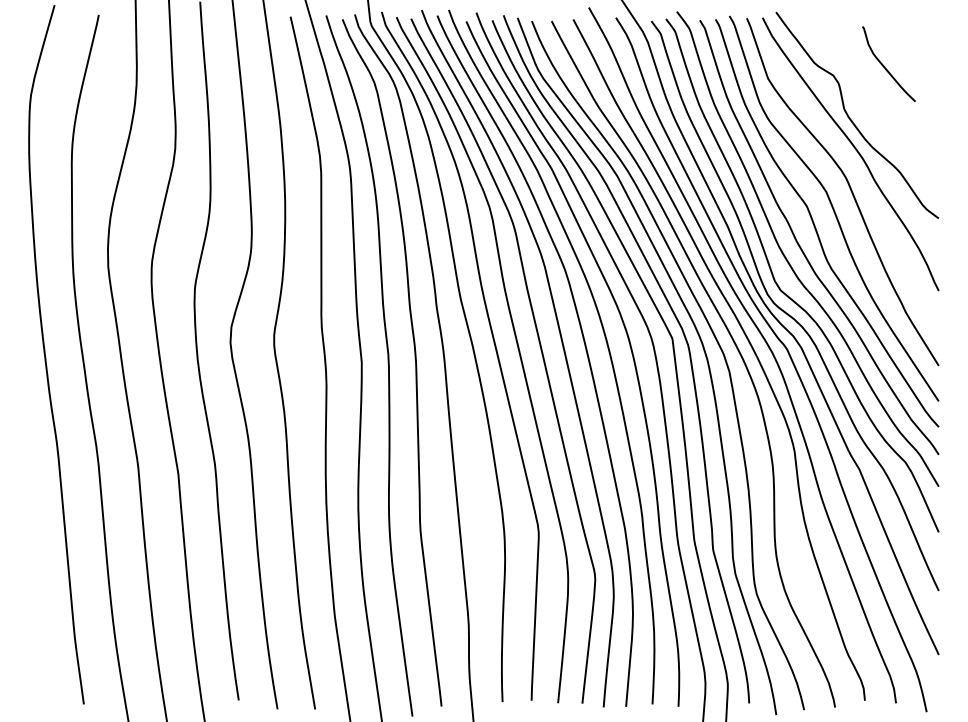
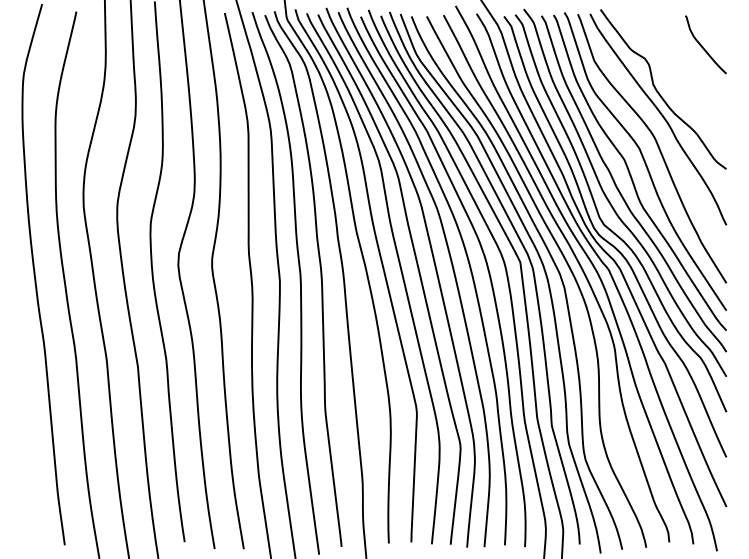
curve: (885, 66) -> (703, 46), moved

